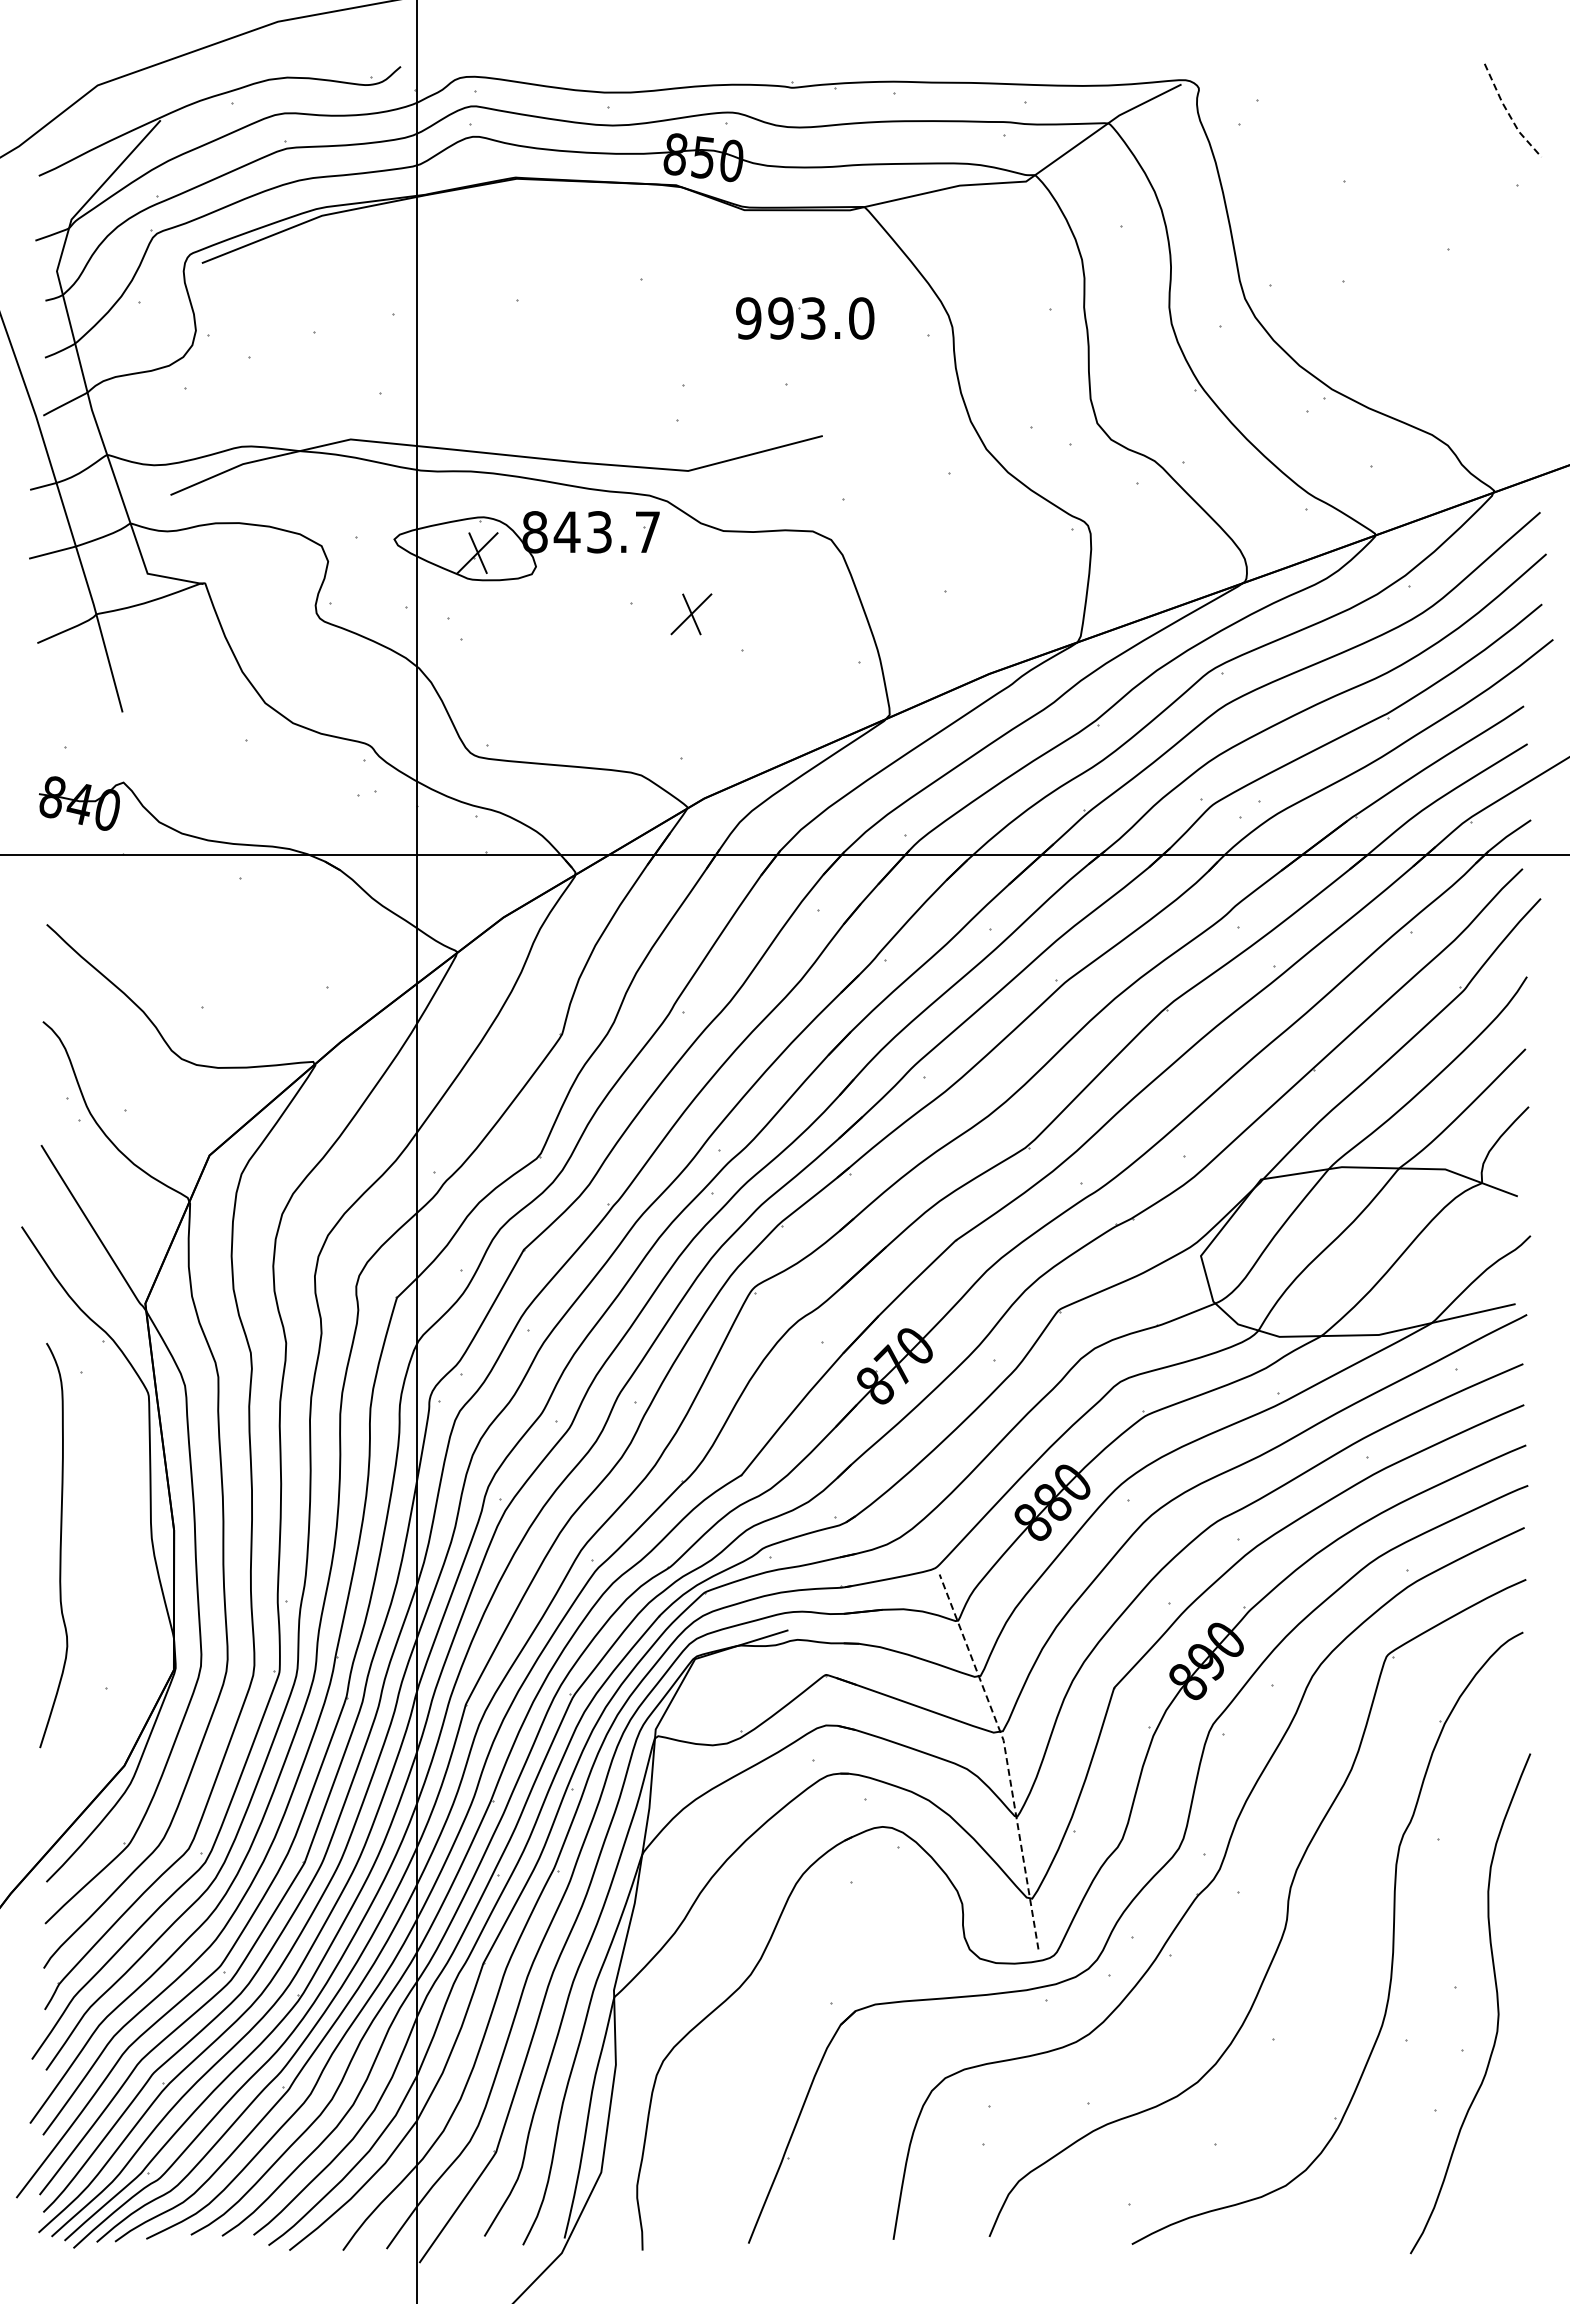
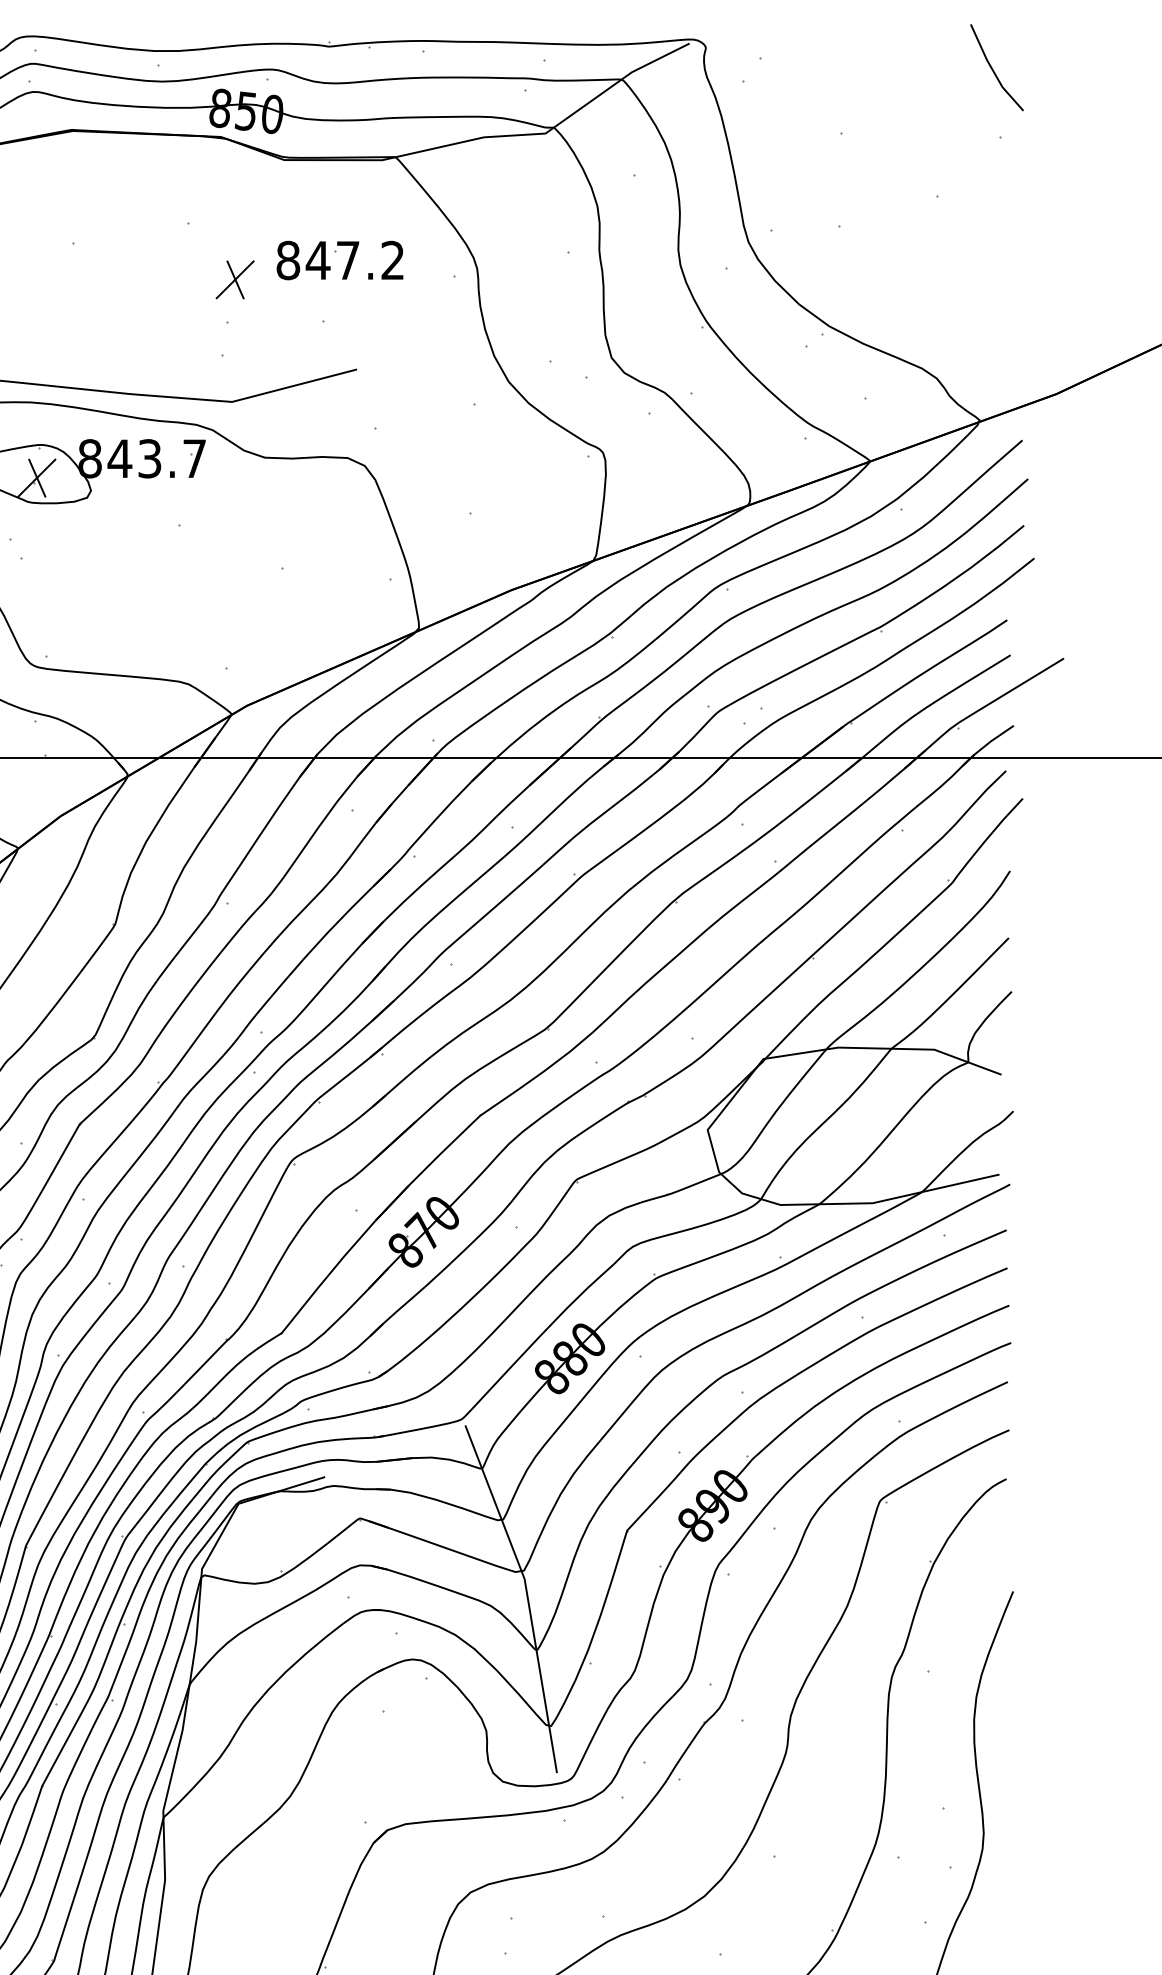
line: (1508, 113) -> (992, 70), dashed -> solid
text: (805, 318) -> (340, 260), 993.0 -> 847.2
part: (691, 614) -> (235, 280), moved
line: (1006, 1756) -> (527, 1594), dashed -> solid

